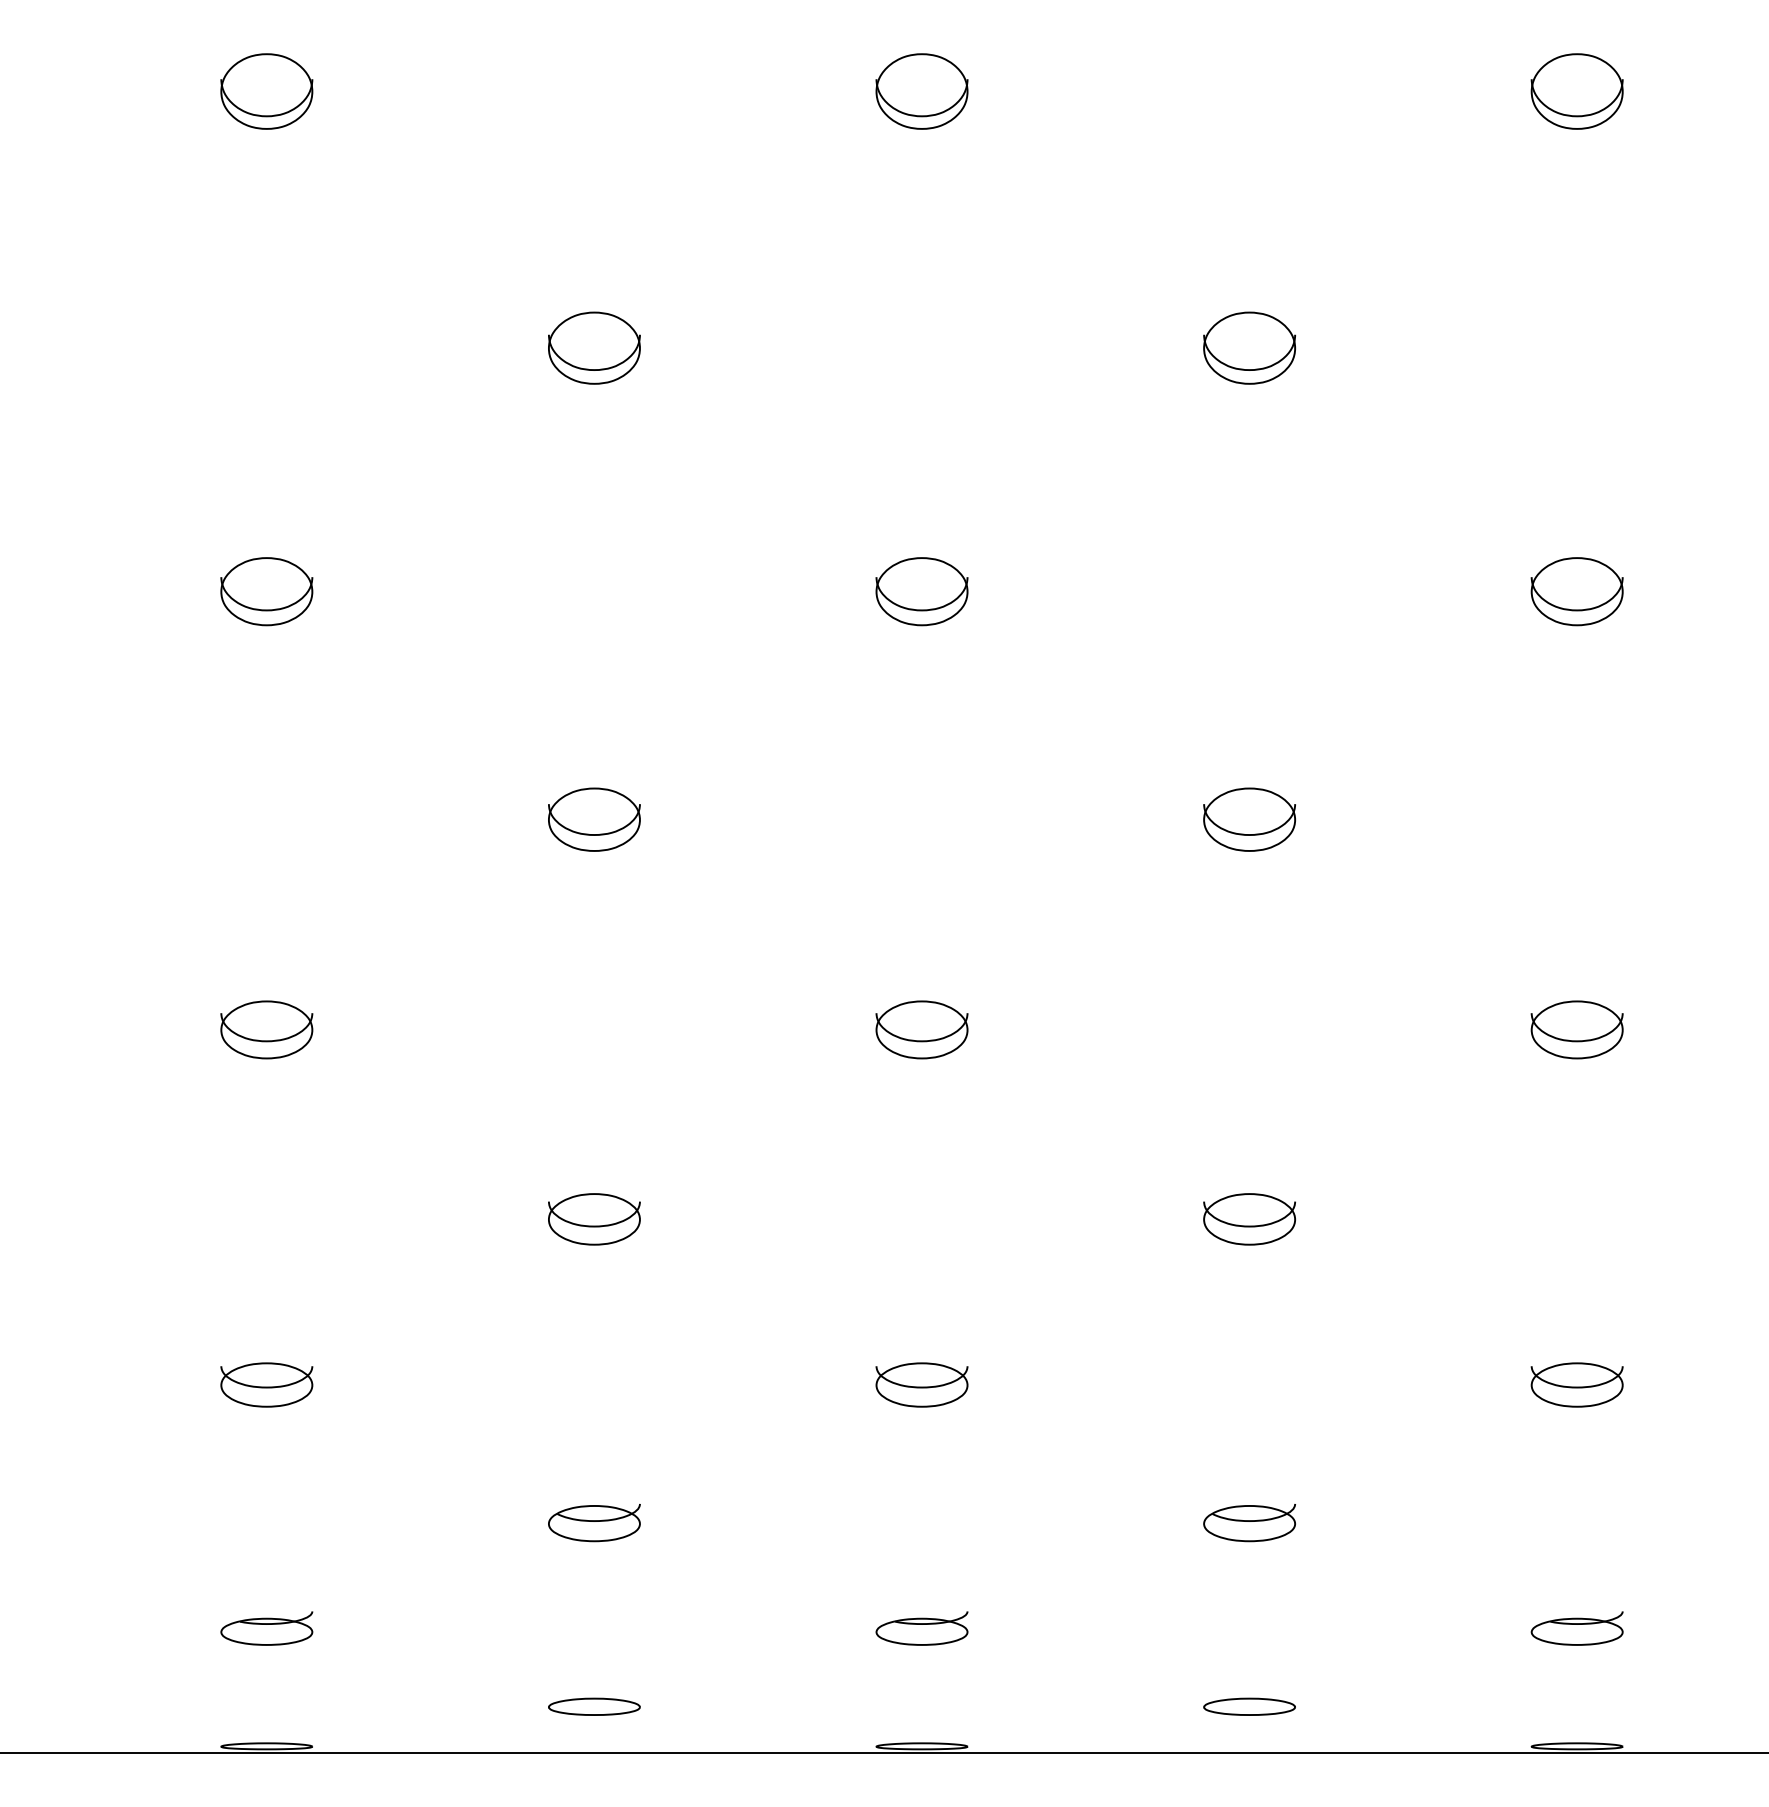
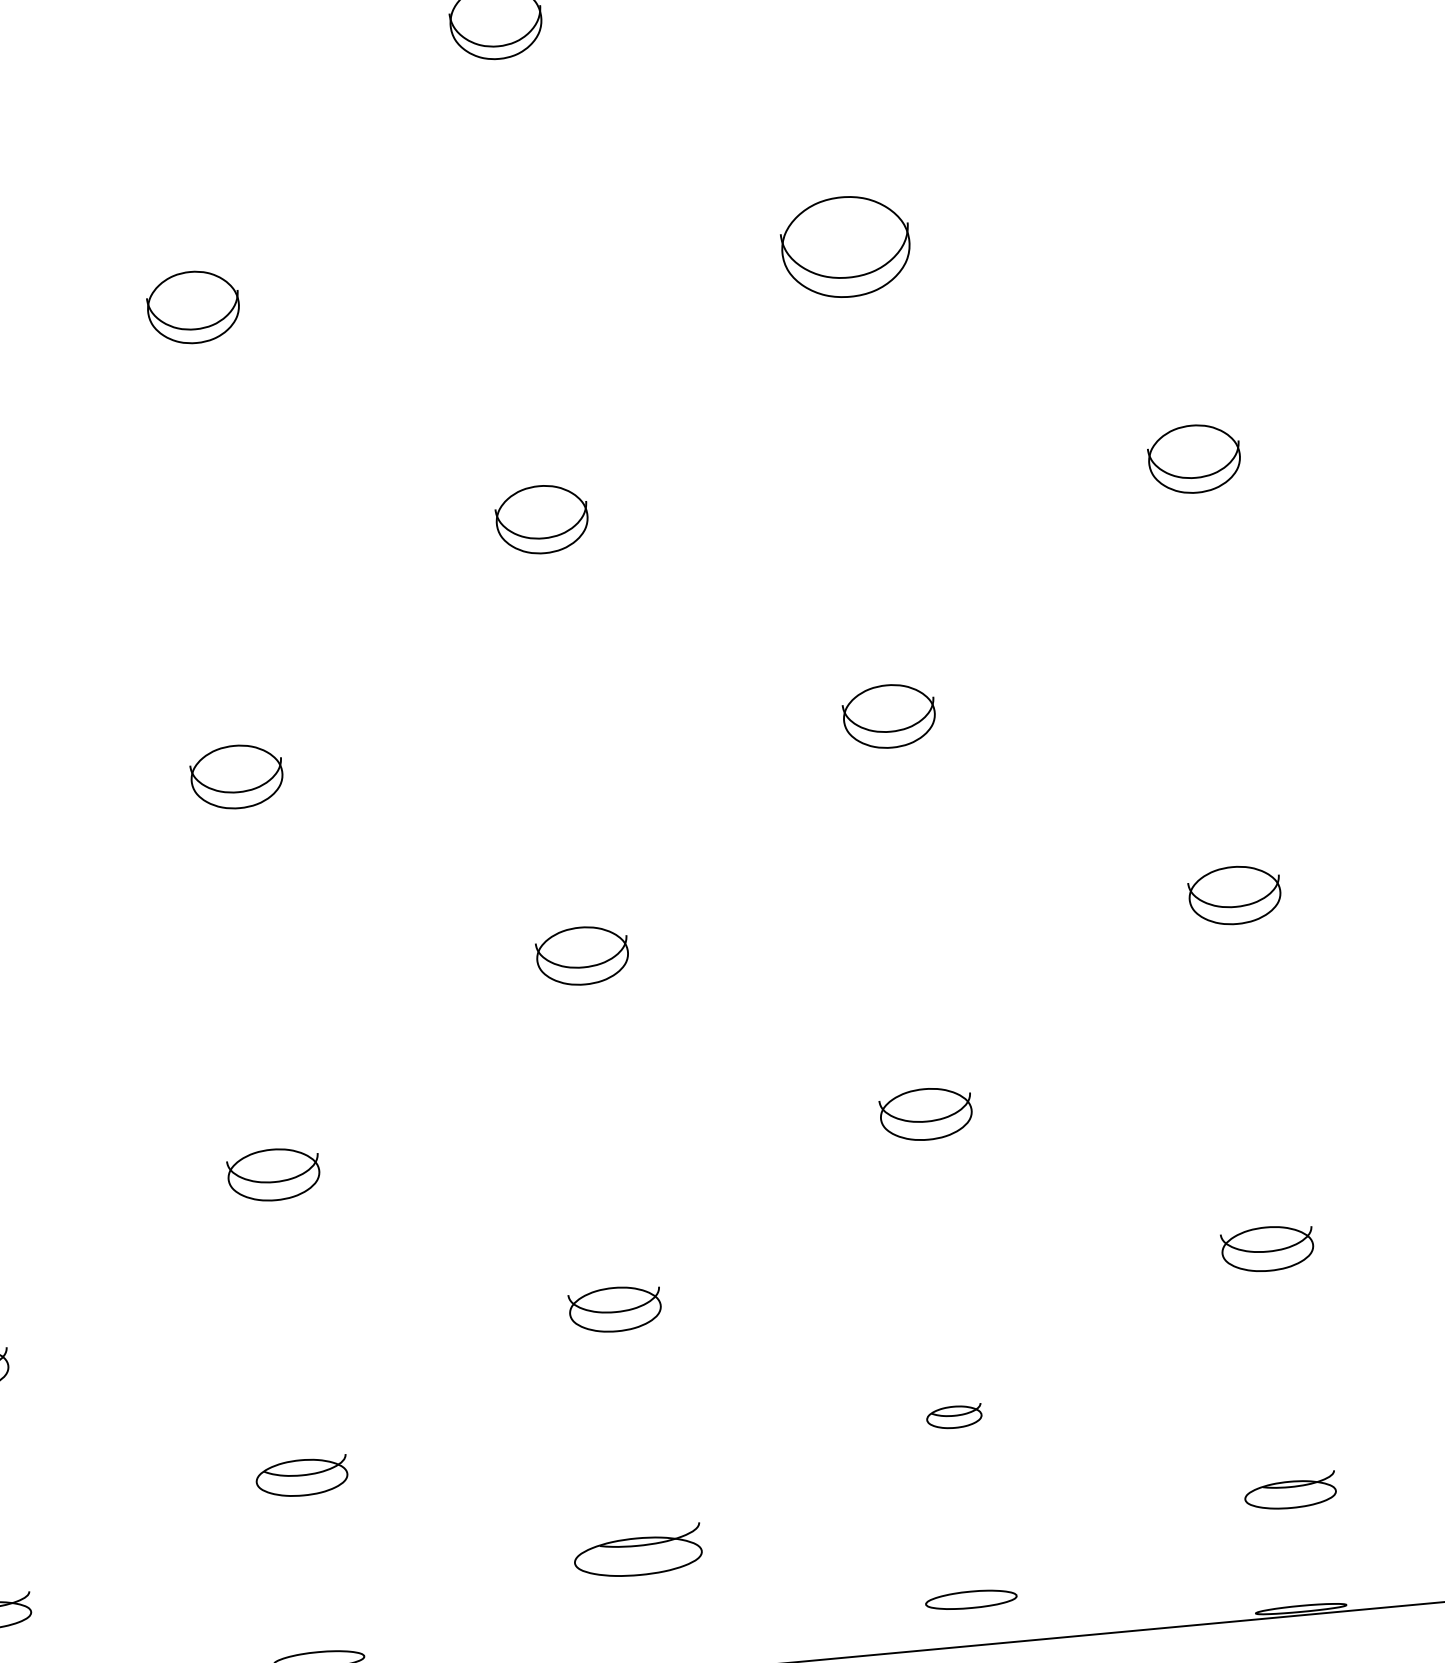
part: (1249, 347) -> (845, 246), size x1.4
part: (1249, 1523) -> (954, 1417), size x0.6
part: (921, 1628) -> (637, 1552), size x1.4

